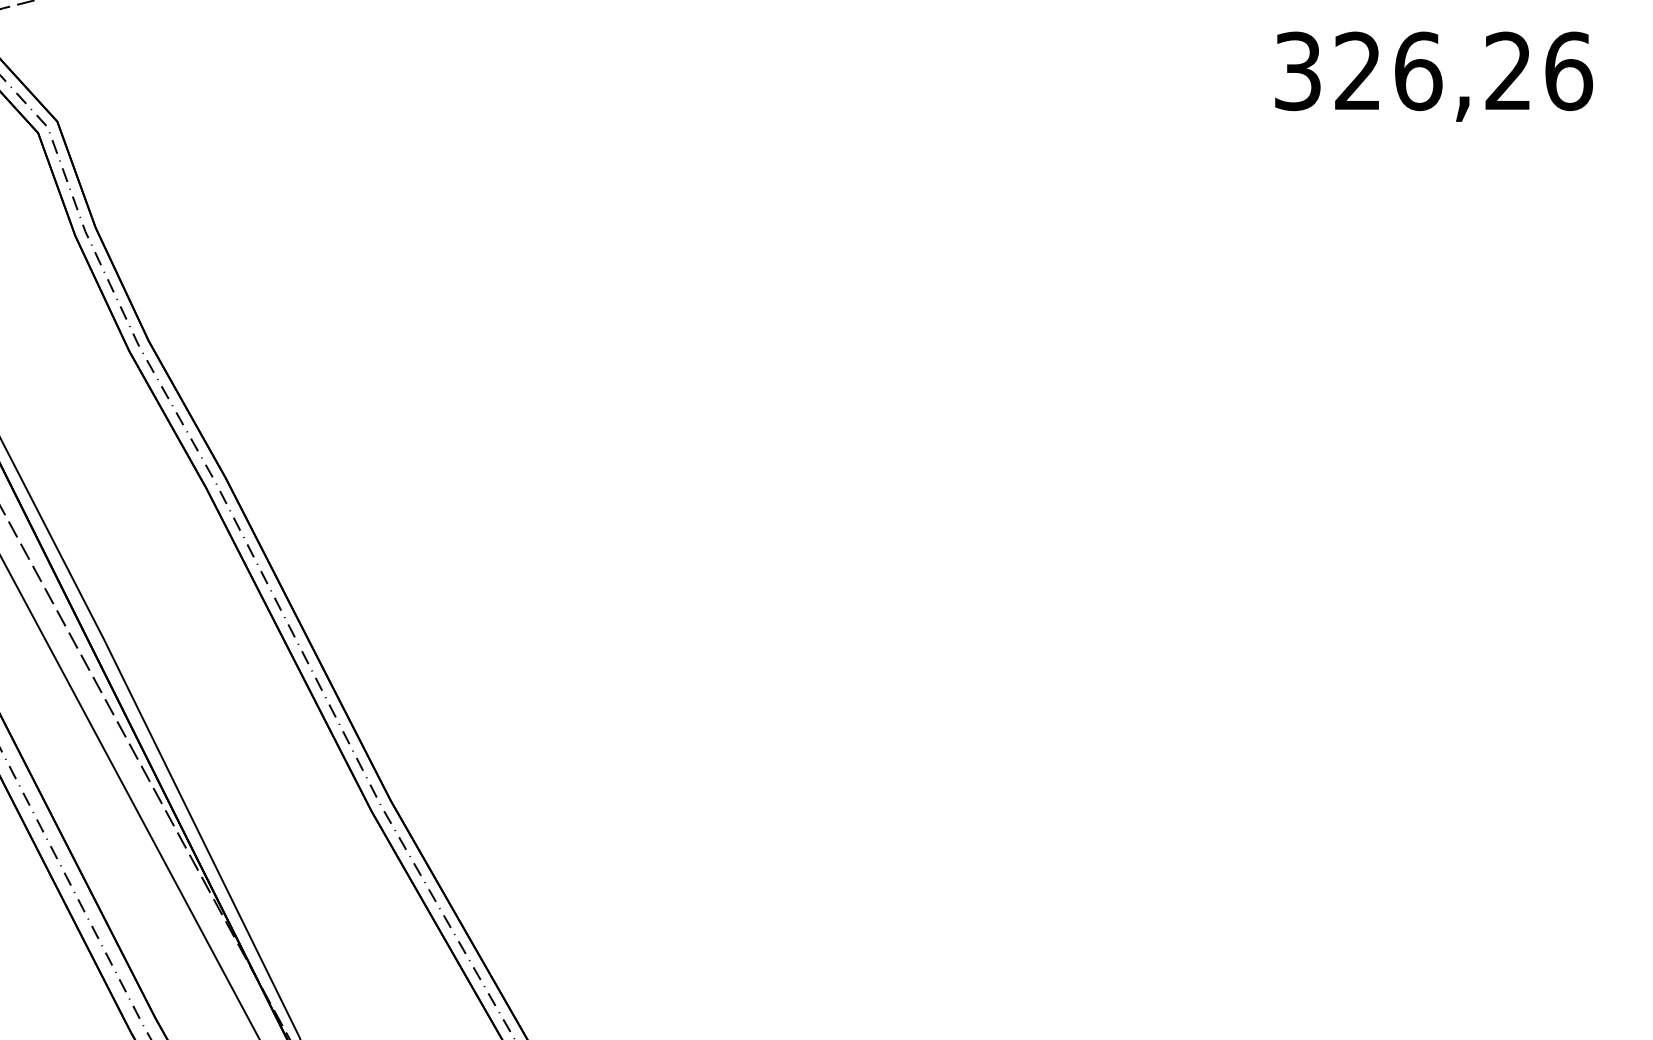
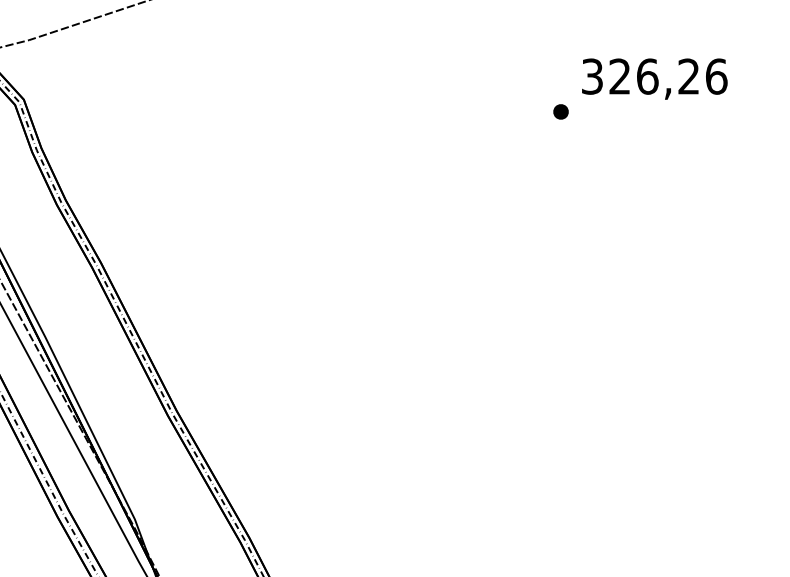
part: (1228, 147) -> (560, 111), added

